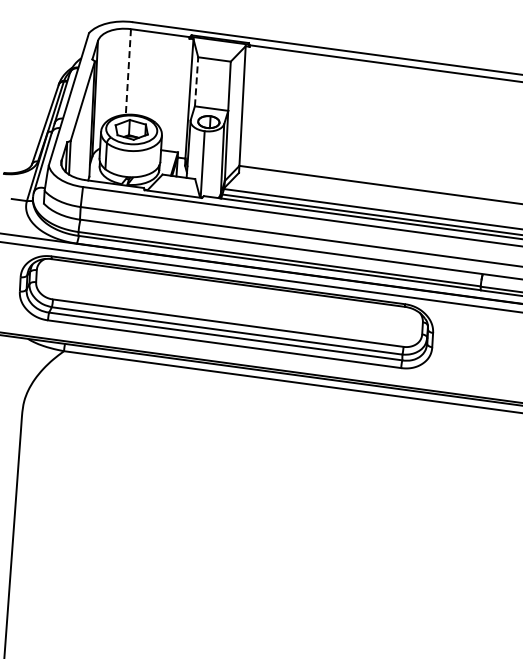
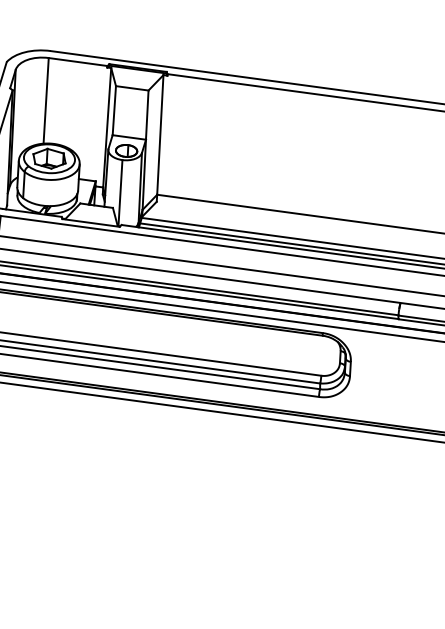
line: (128, 72) -> (46, 101), dashed -> solid
line: (196, 81) -> (114, 110), dashed -> solid

